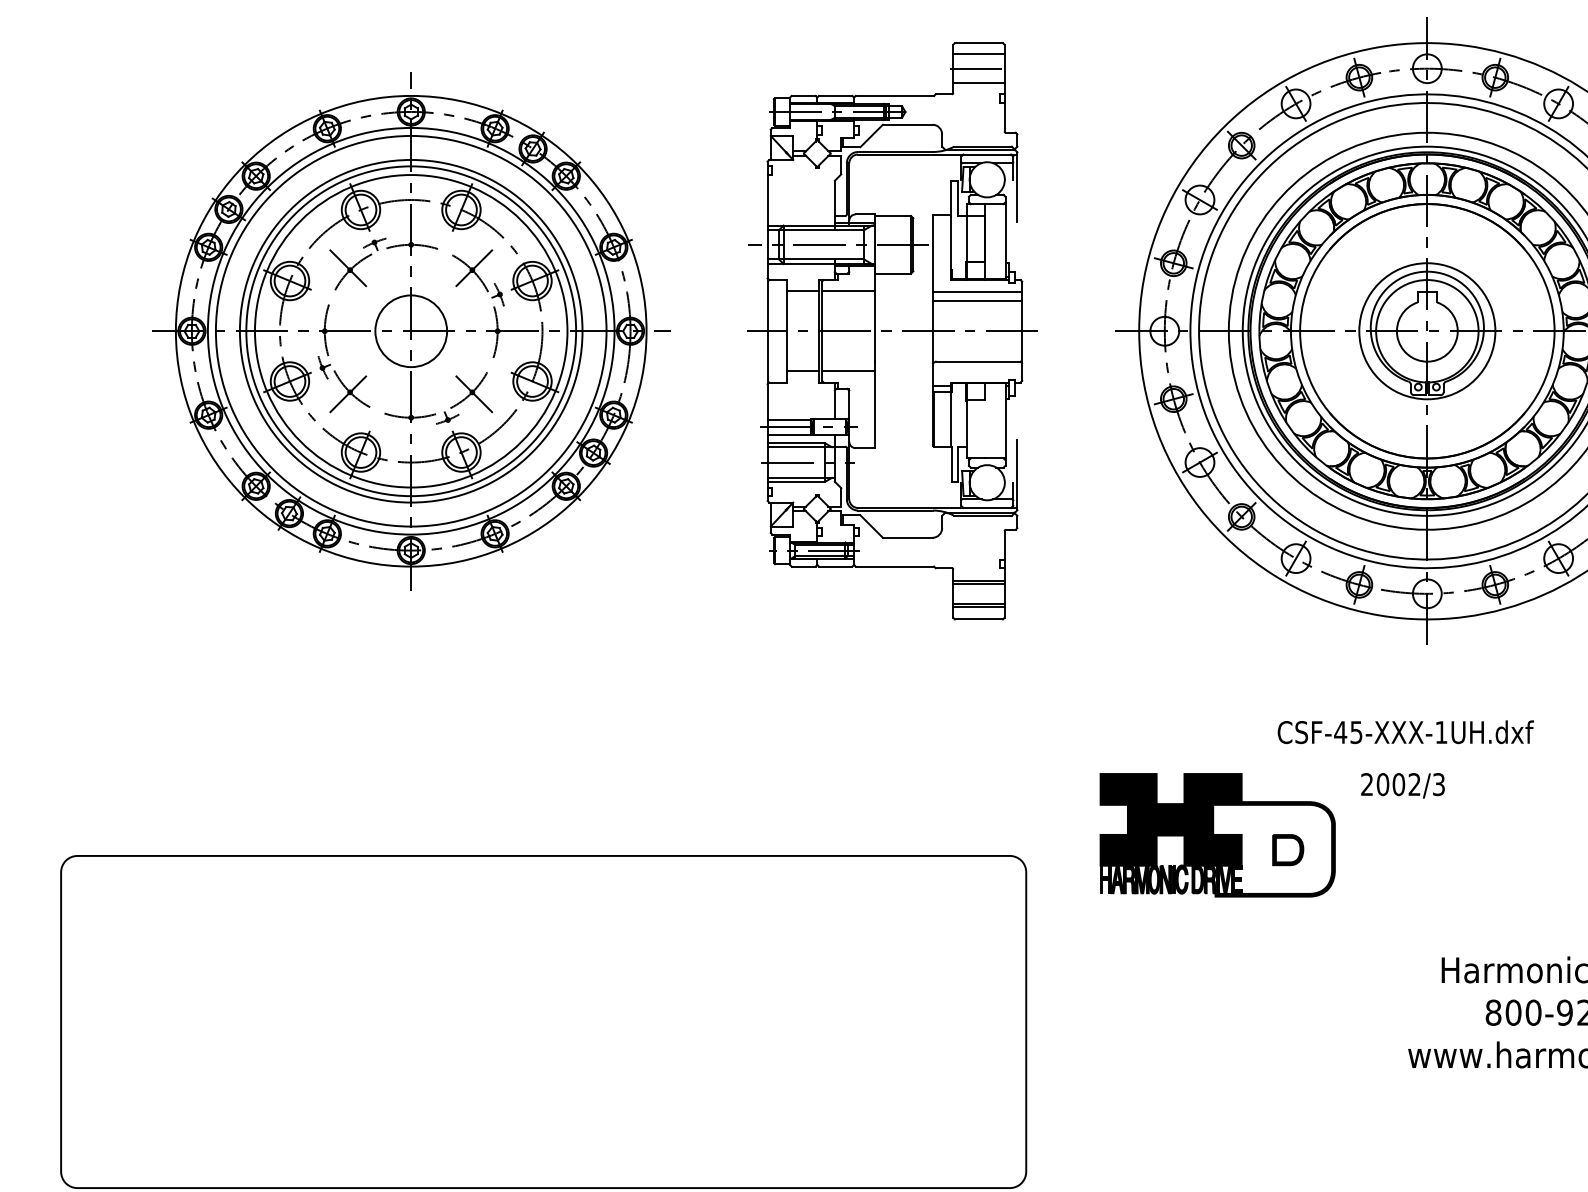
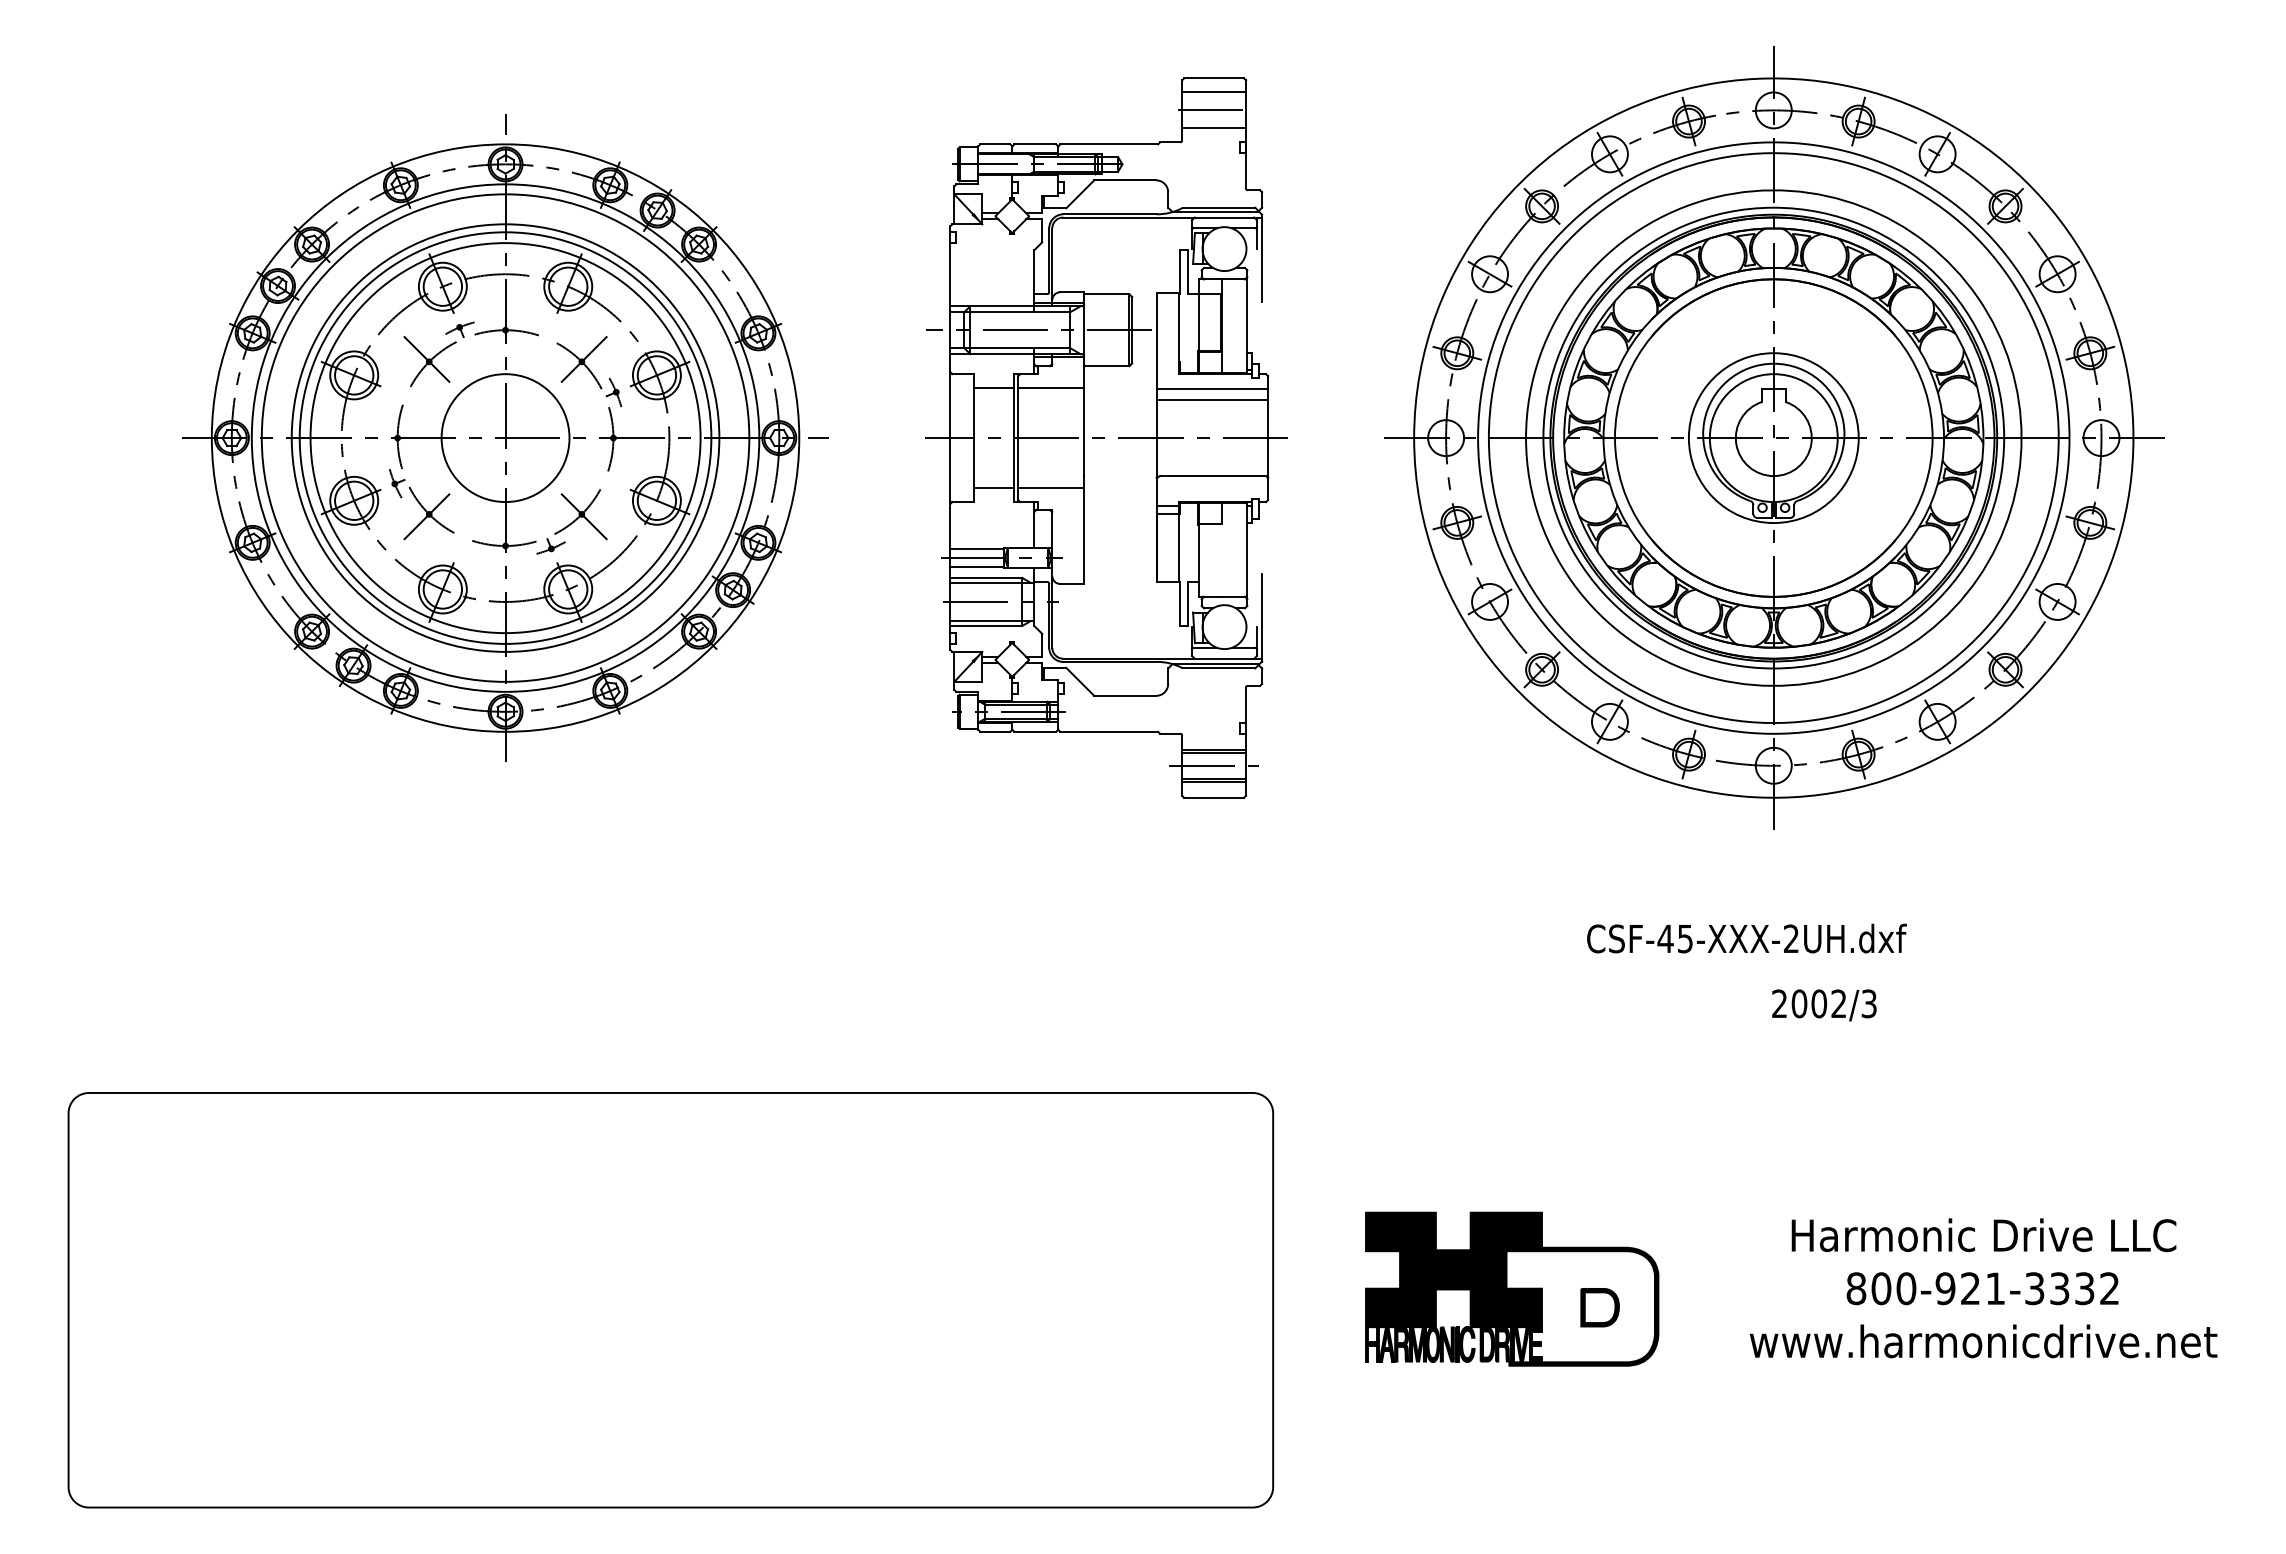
circle: (411, 331) -> (505, 438), size x1.43
line: (978, 593) -> (1213, 765), added
text: (1441, 732) -> (1791, 938), CSF-45-XXX-1UH.dxf -> CSF-45-XXX-2UH.dxf
text: (1403, 785) -> (1824, 1005), moved
part: (1217, 834) -> (1512, 1288), moved

